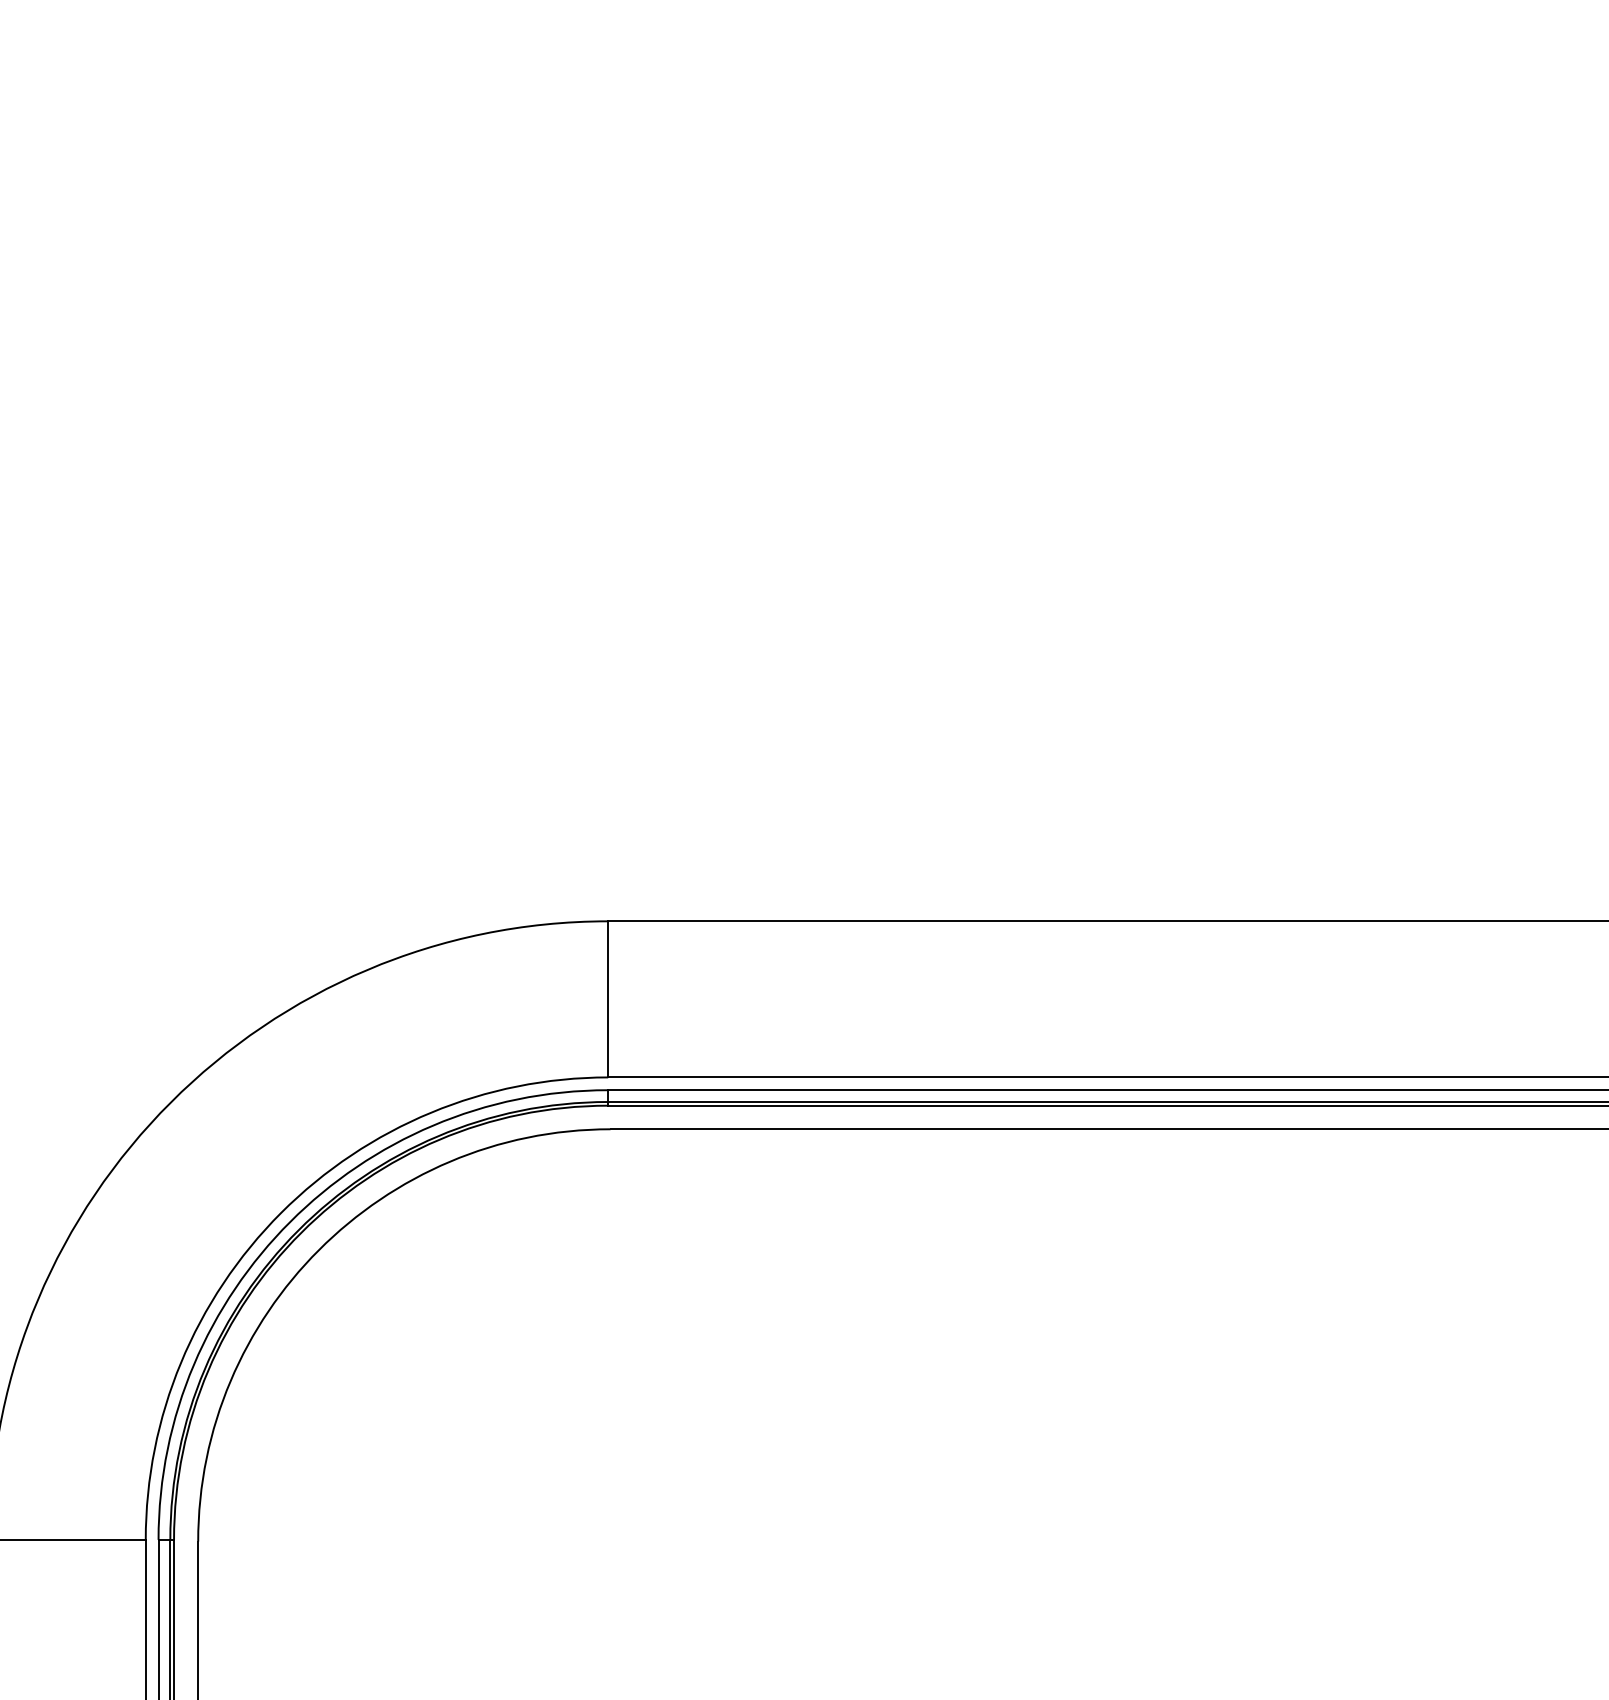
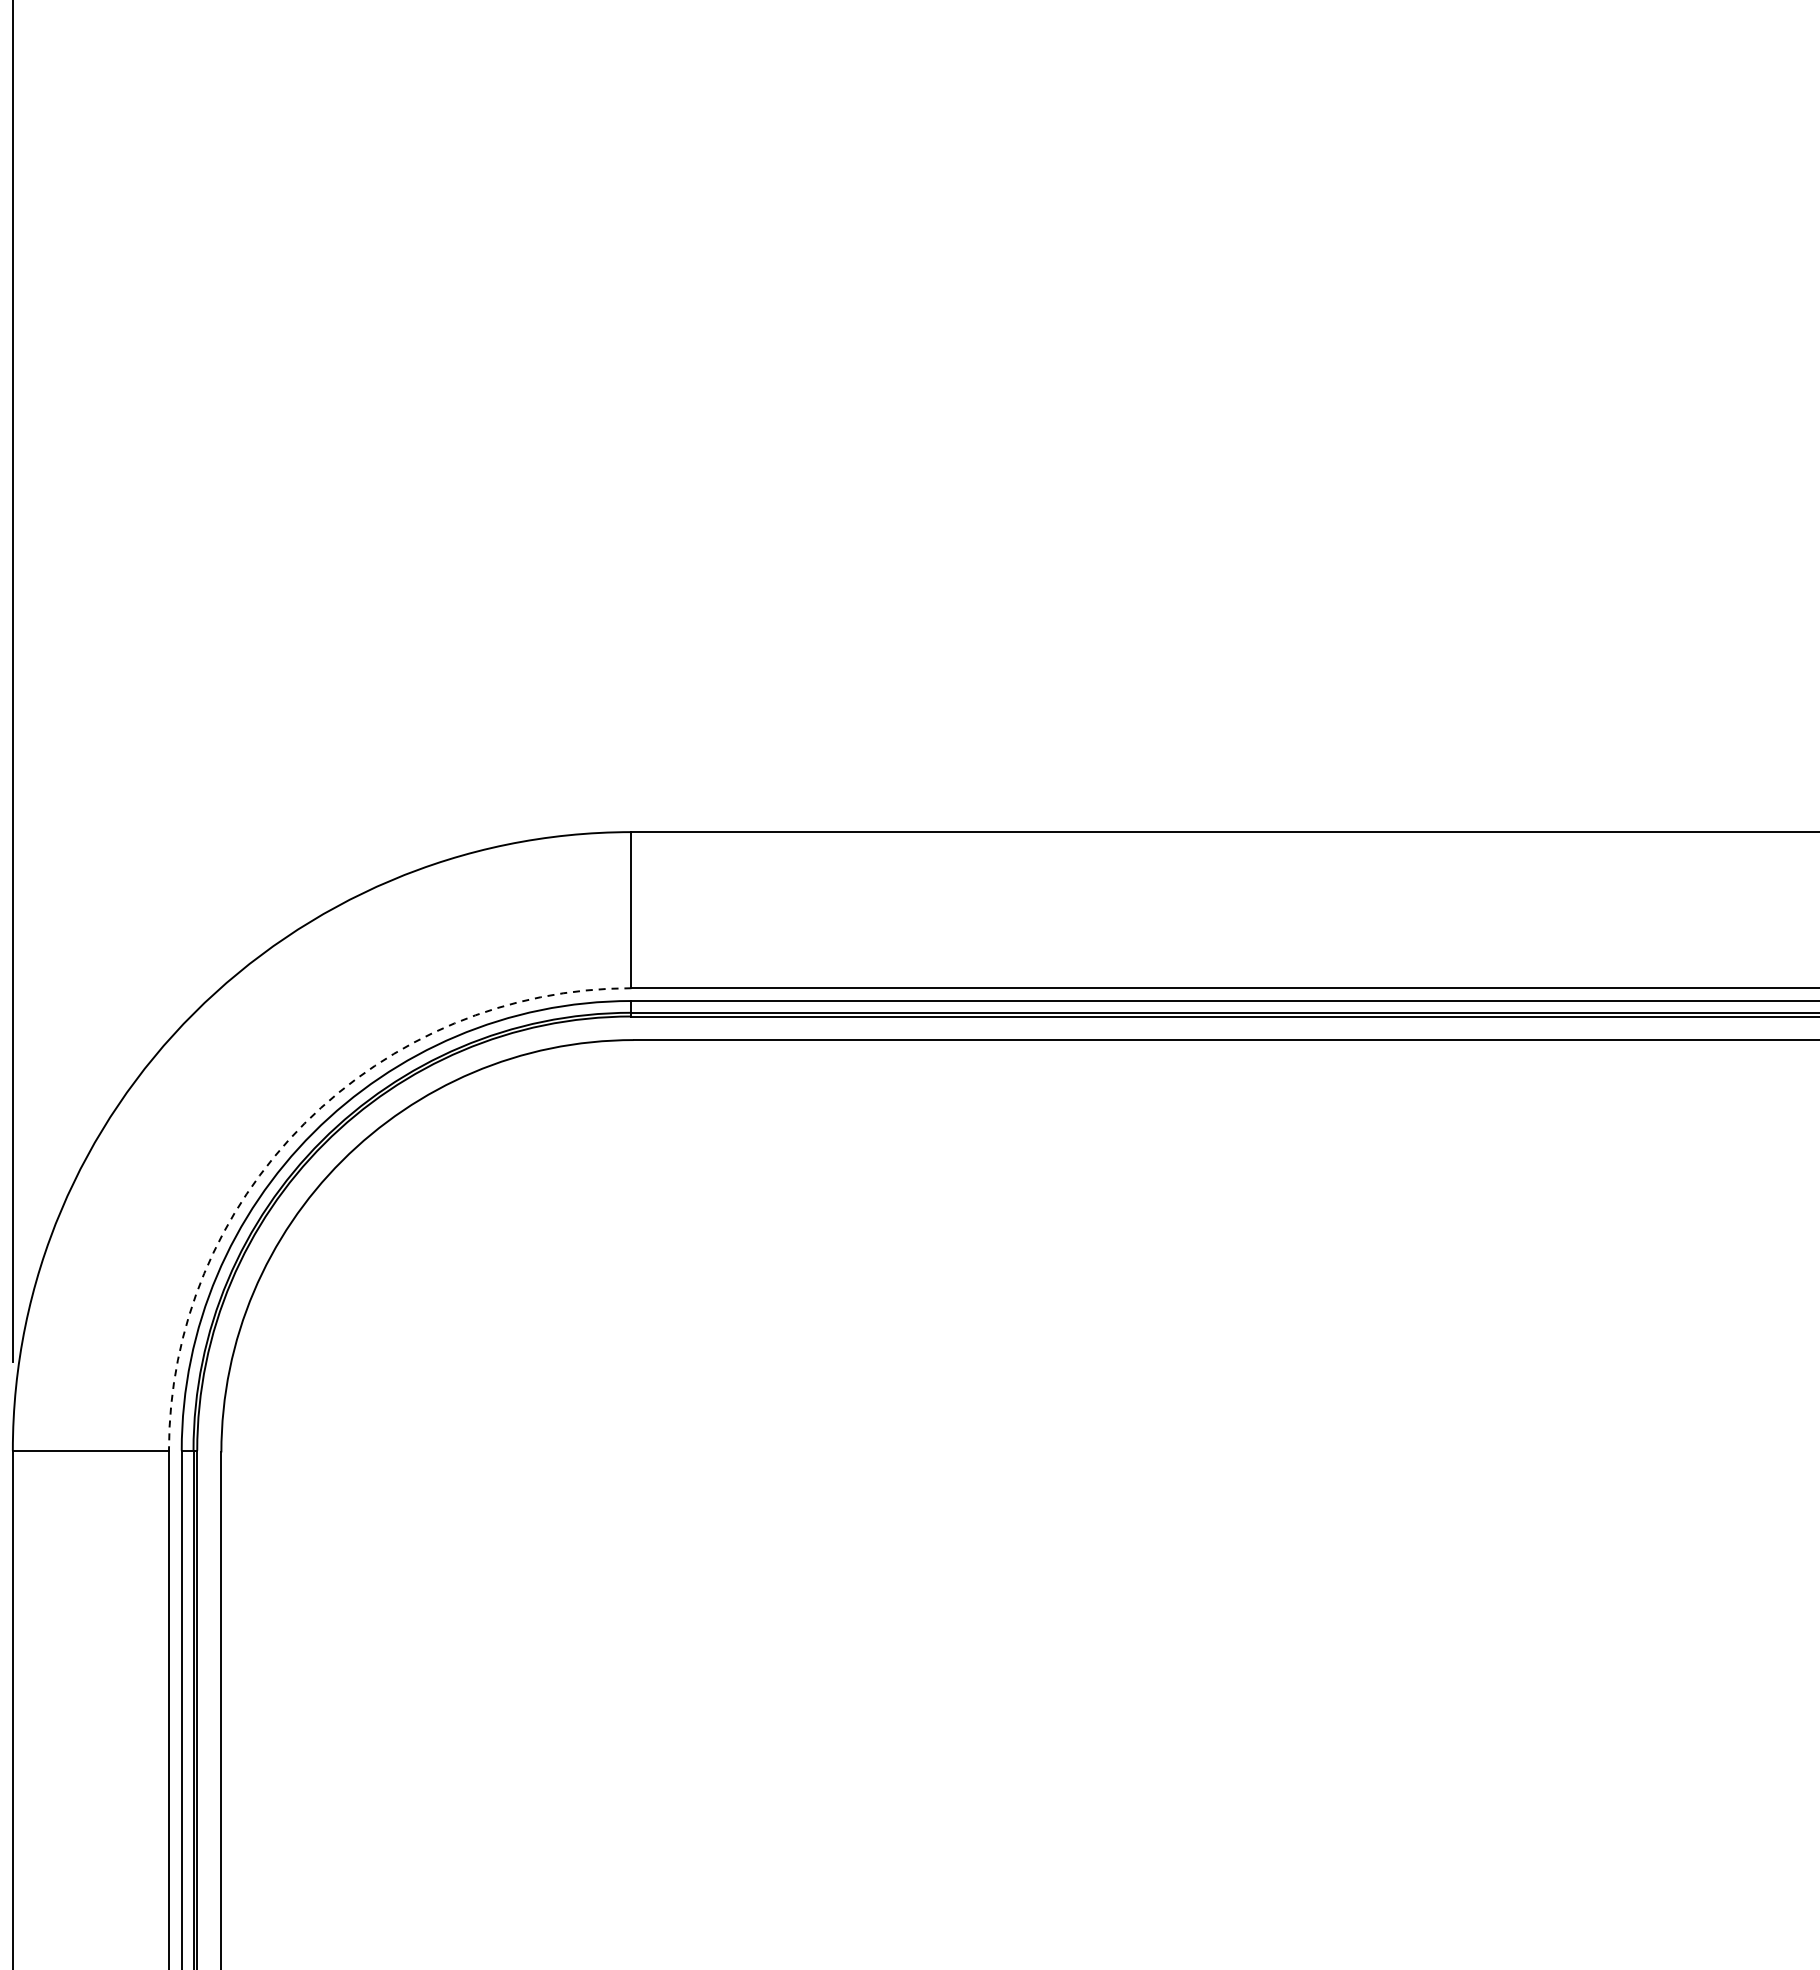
arc: (281, 1212) -> (304, 1123), solid -> dashed

